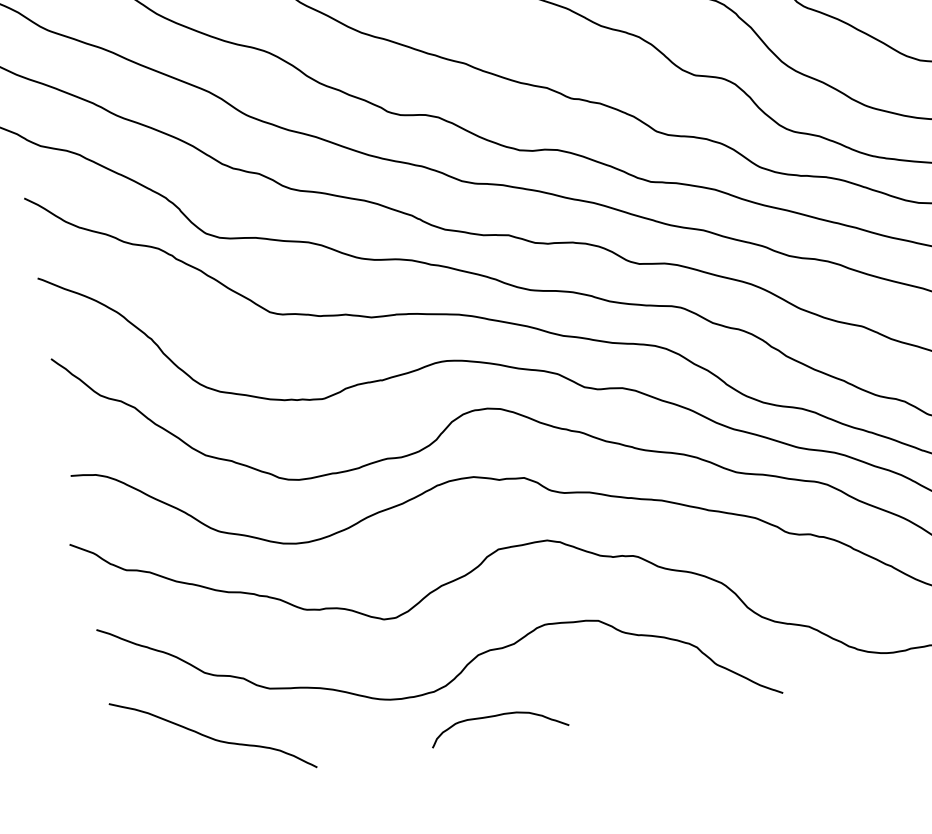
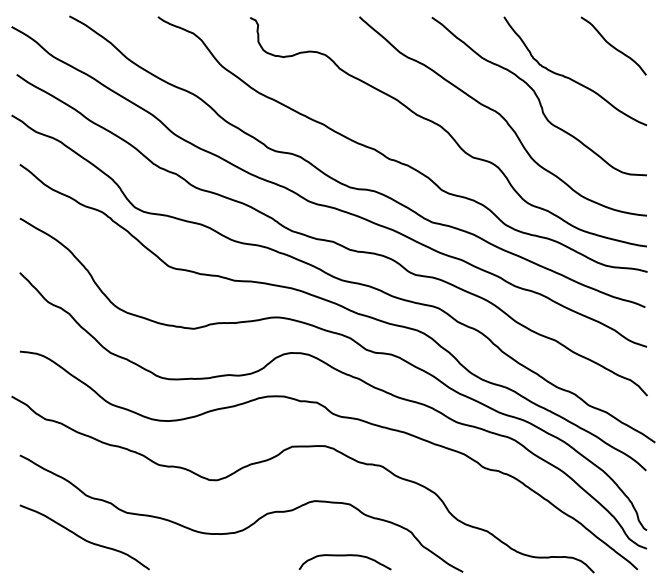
curve: (496, 717) -> (344, 556), moved

